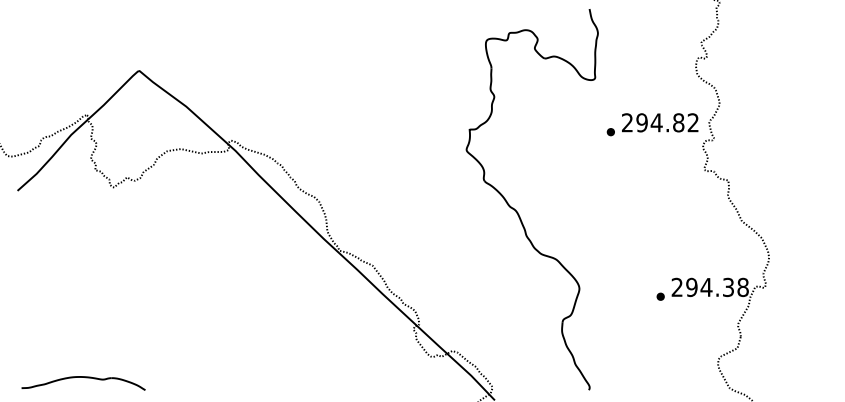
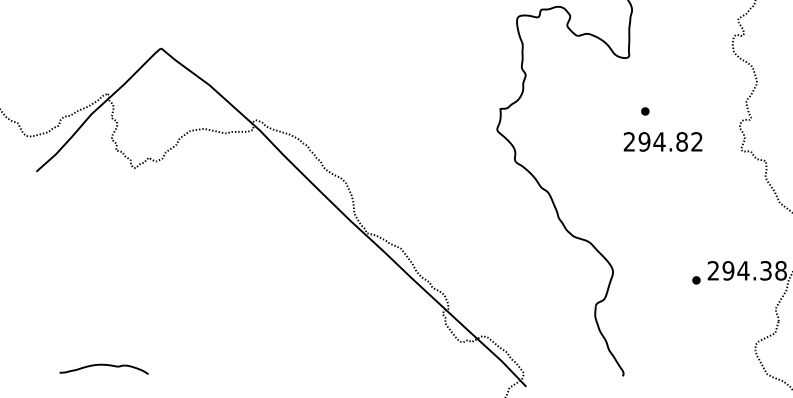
text: (660, 122) -> (663, 141), moved
part: (83, 383) -> (104, 369), size x0.7

